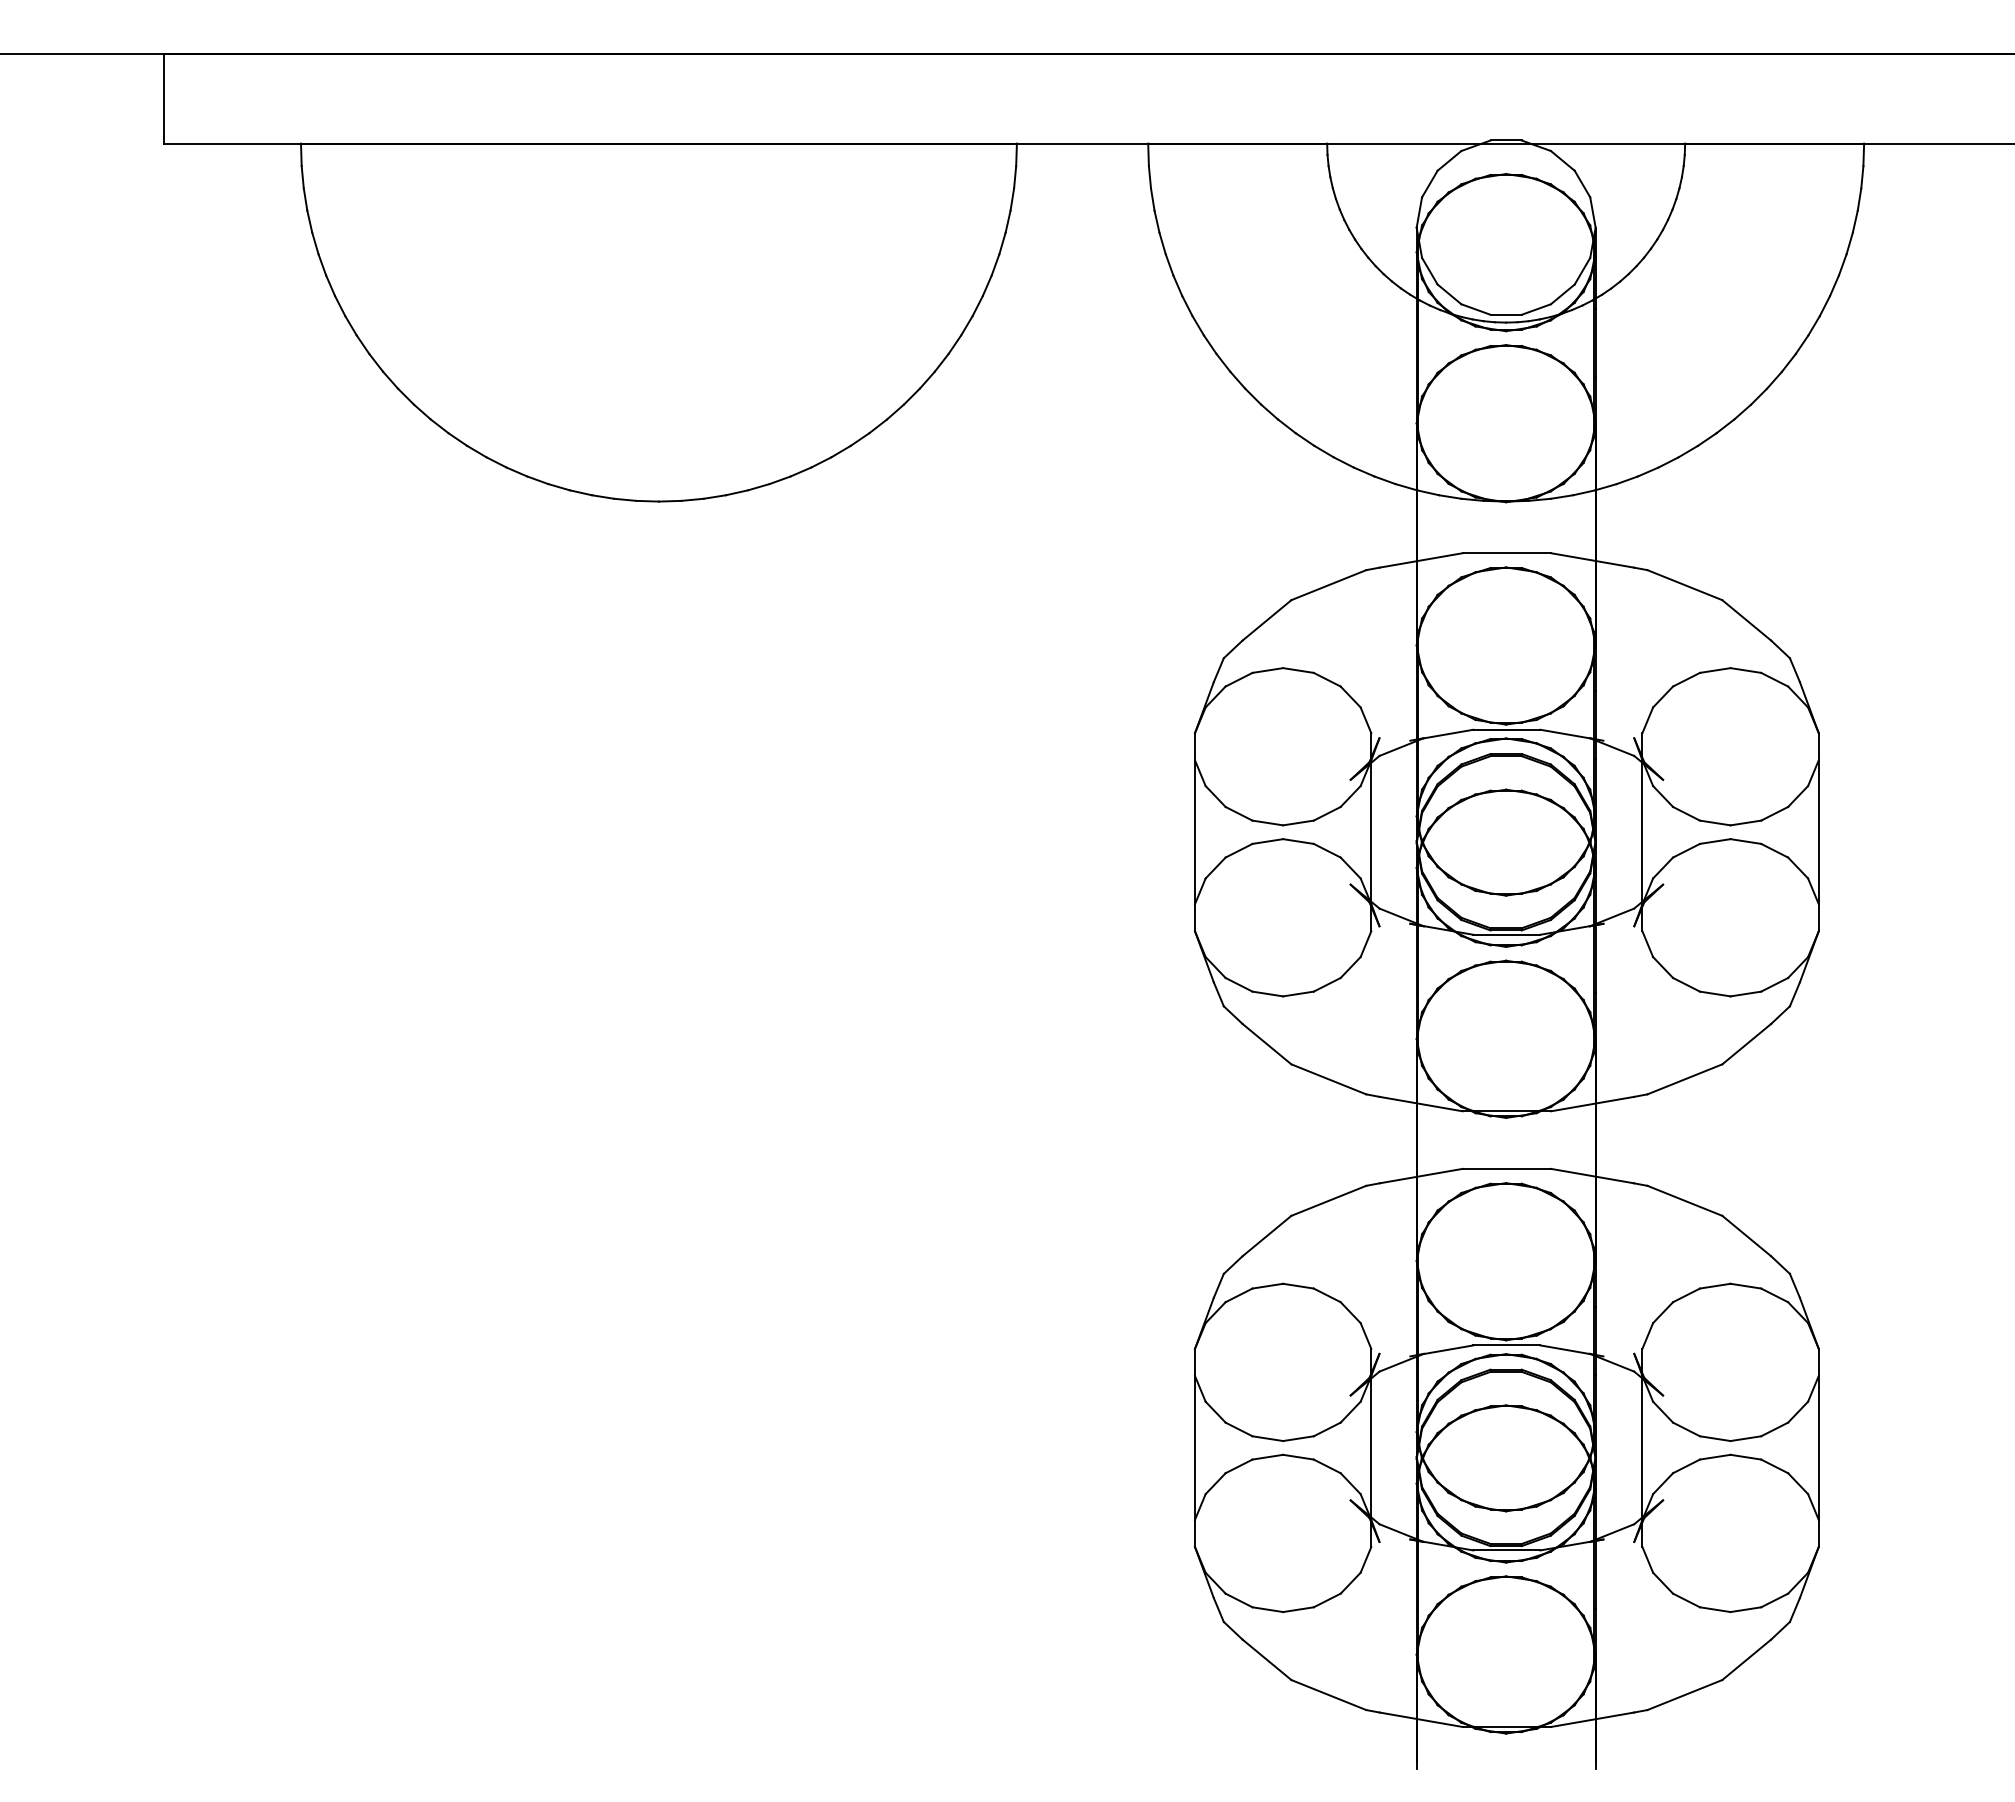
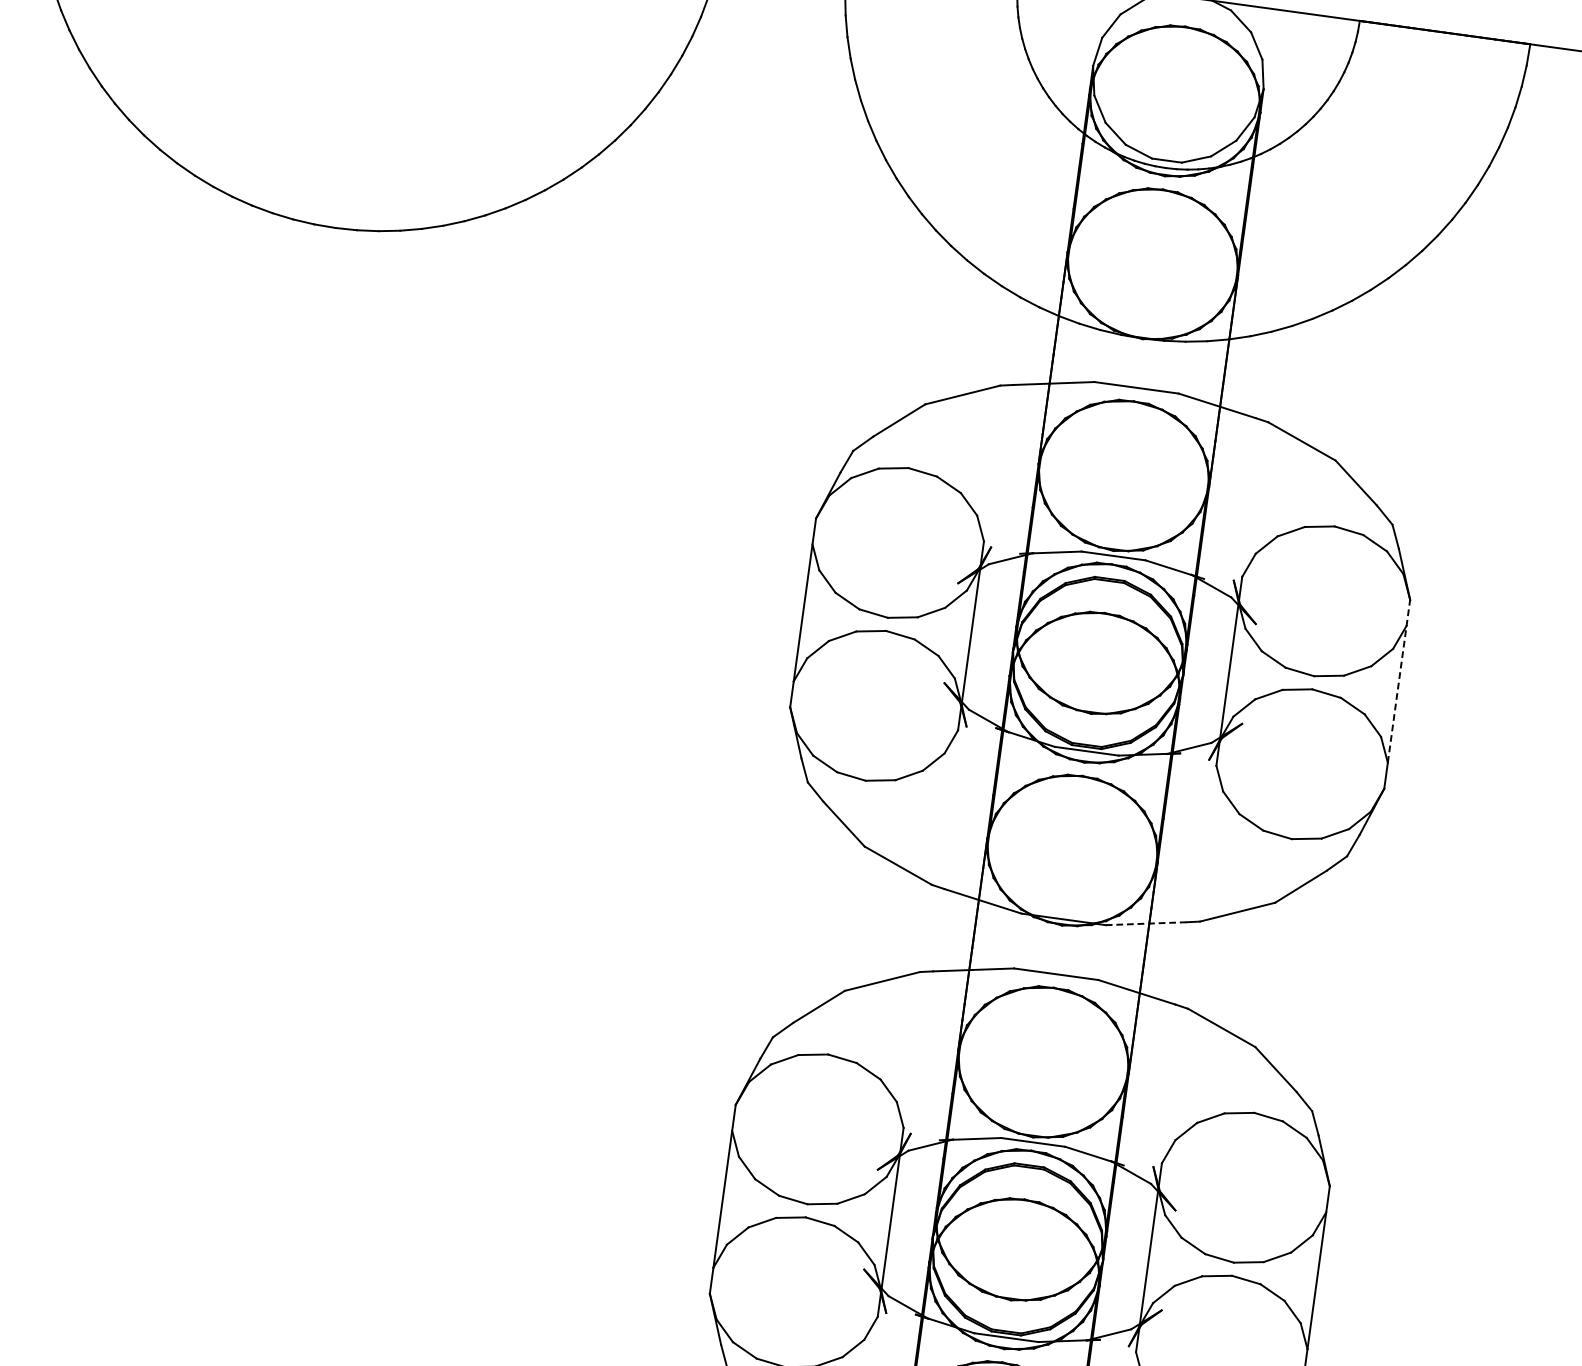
line: (1818, 818) -> (1398, 681), solid -> dashed
line: (1593, 1104) -> (1147, 924), solid -> dashed

